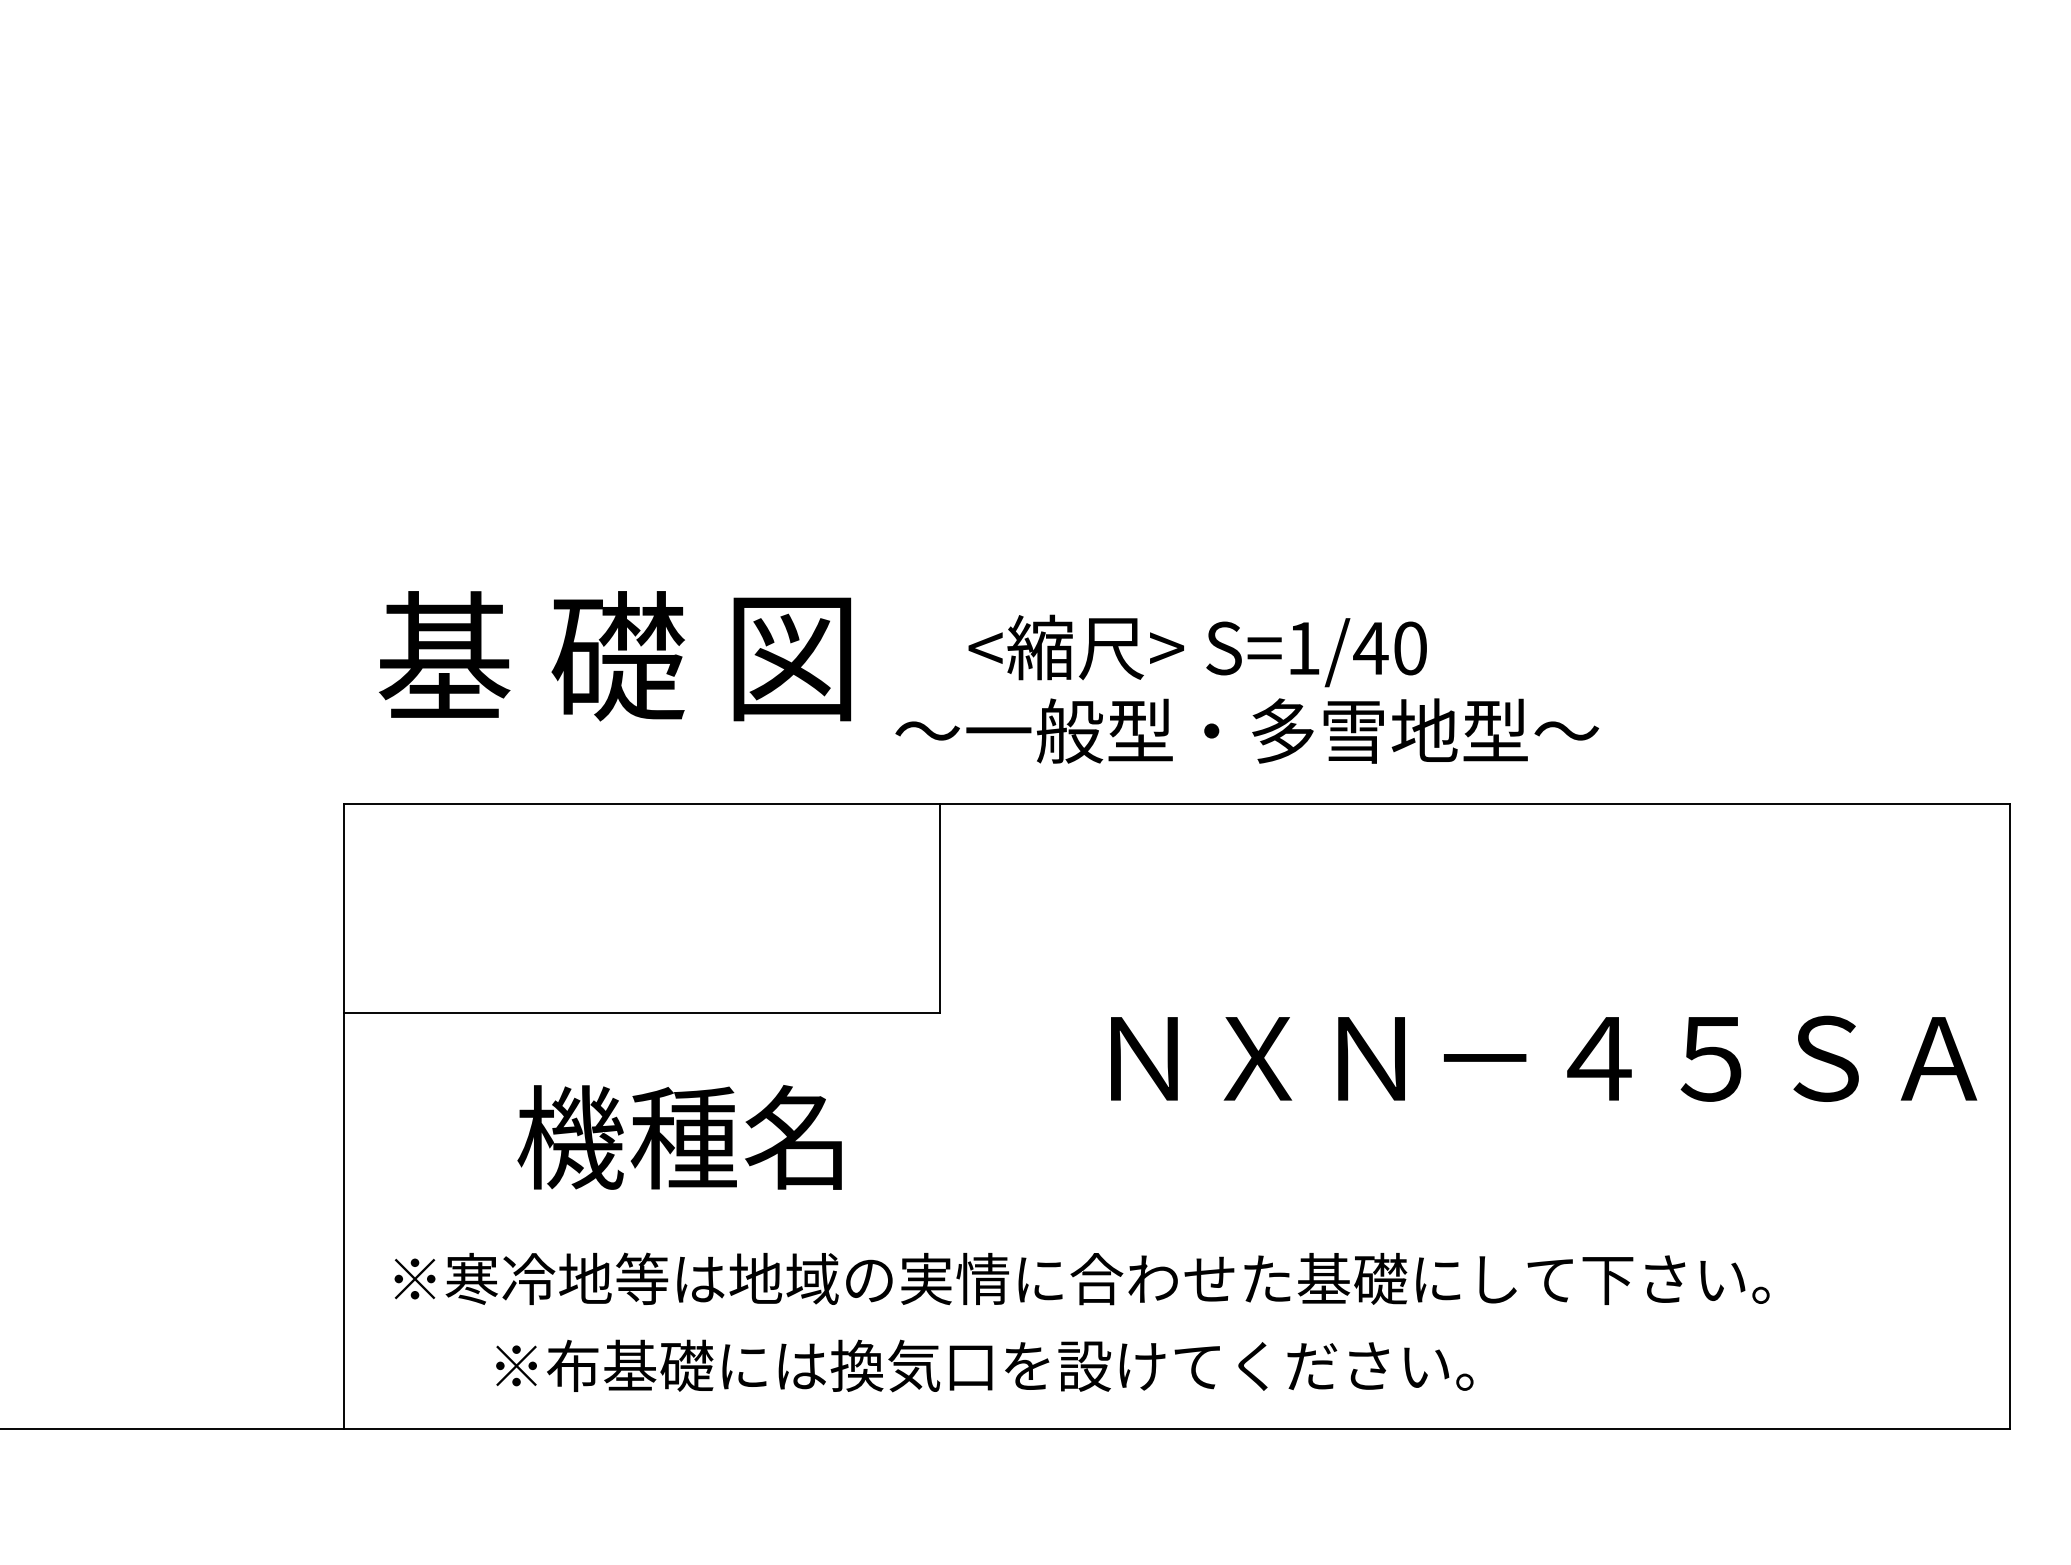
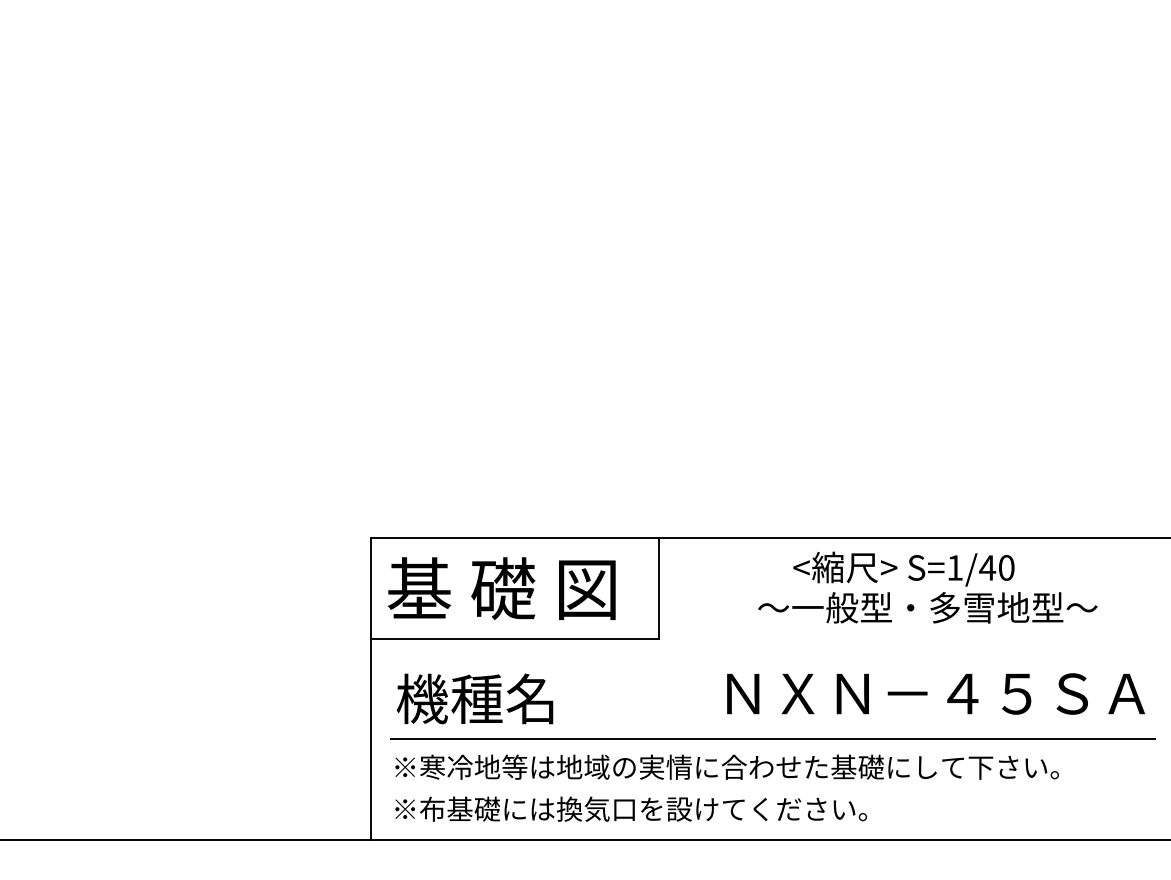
text: (614, 655) -> (501, 588), moved
text: (1246, 688) -> (927, 587), moved
text: (1542, 1057) -> (935, 693), moved
text: (678, 1136) -> (474, 698), moved
line: (1176, 1221) -> (772, 739), added
text: (983, 1364) -> (630, 808), moved

